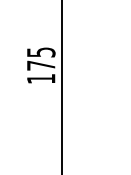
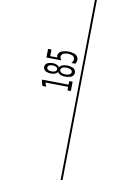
text: (40, 65) -> (58, 69), 175 -> 185

